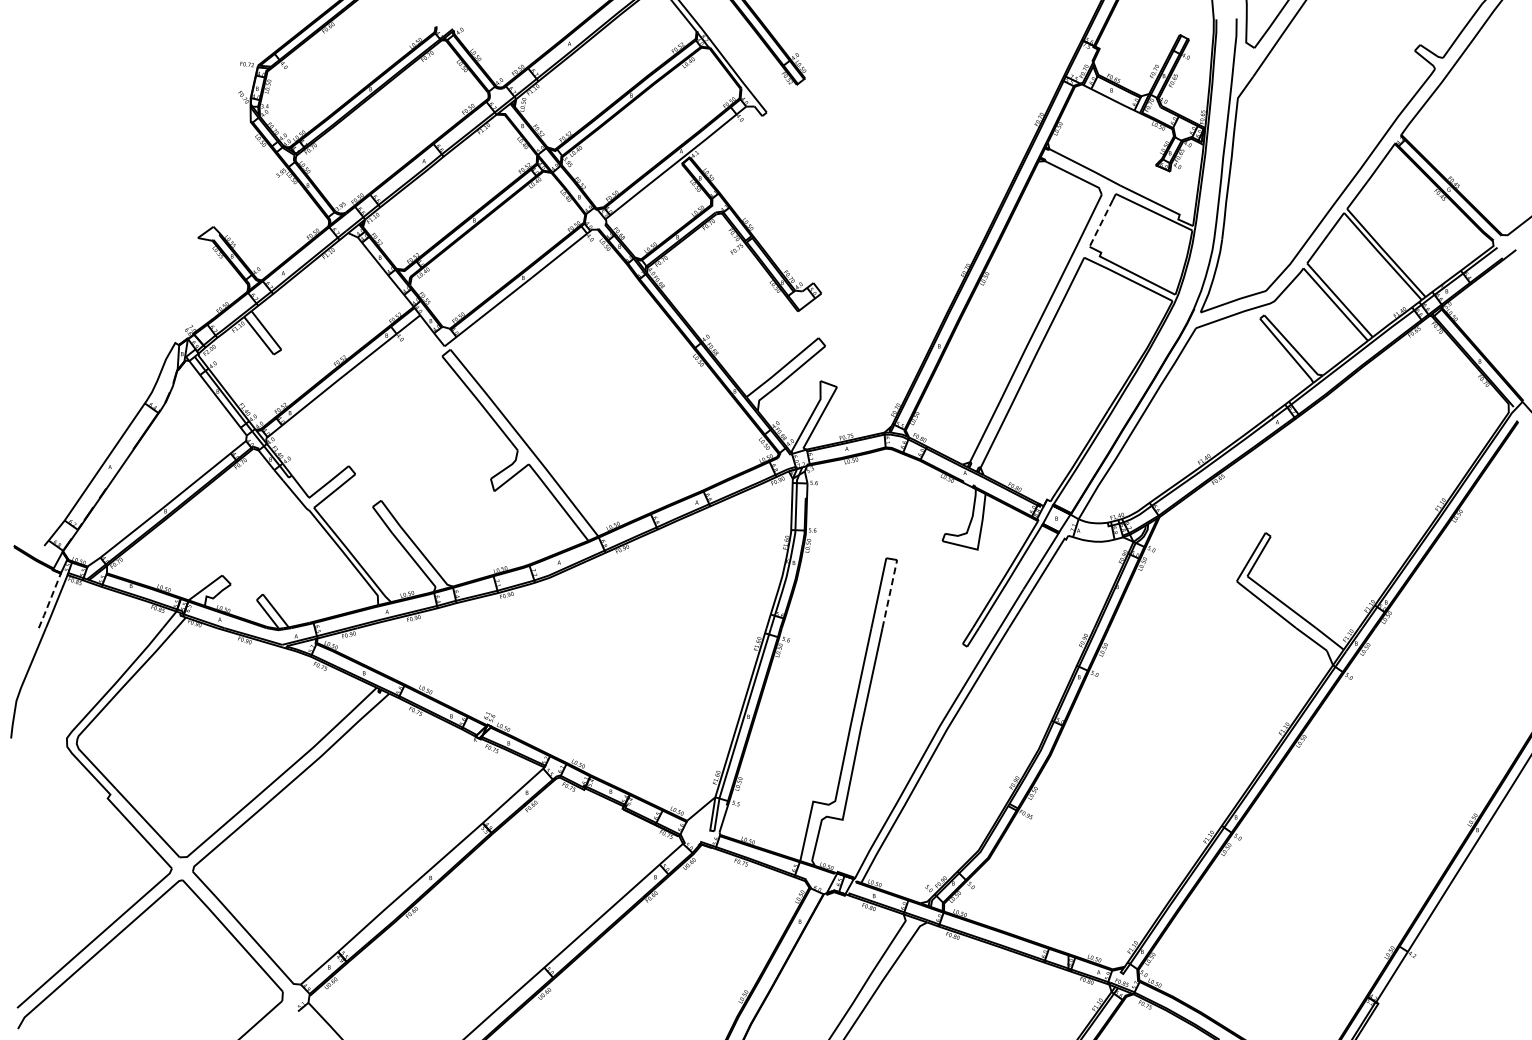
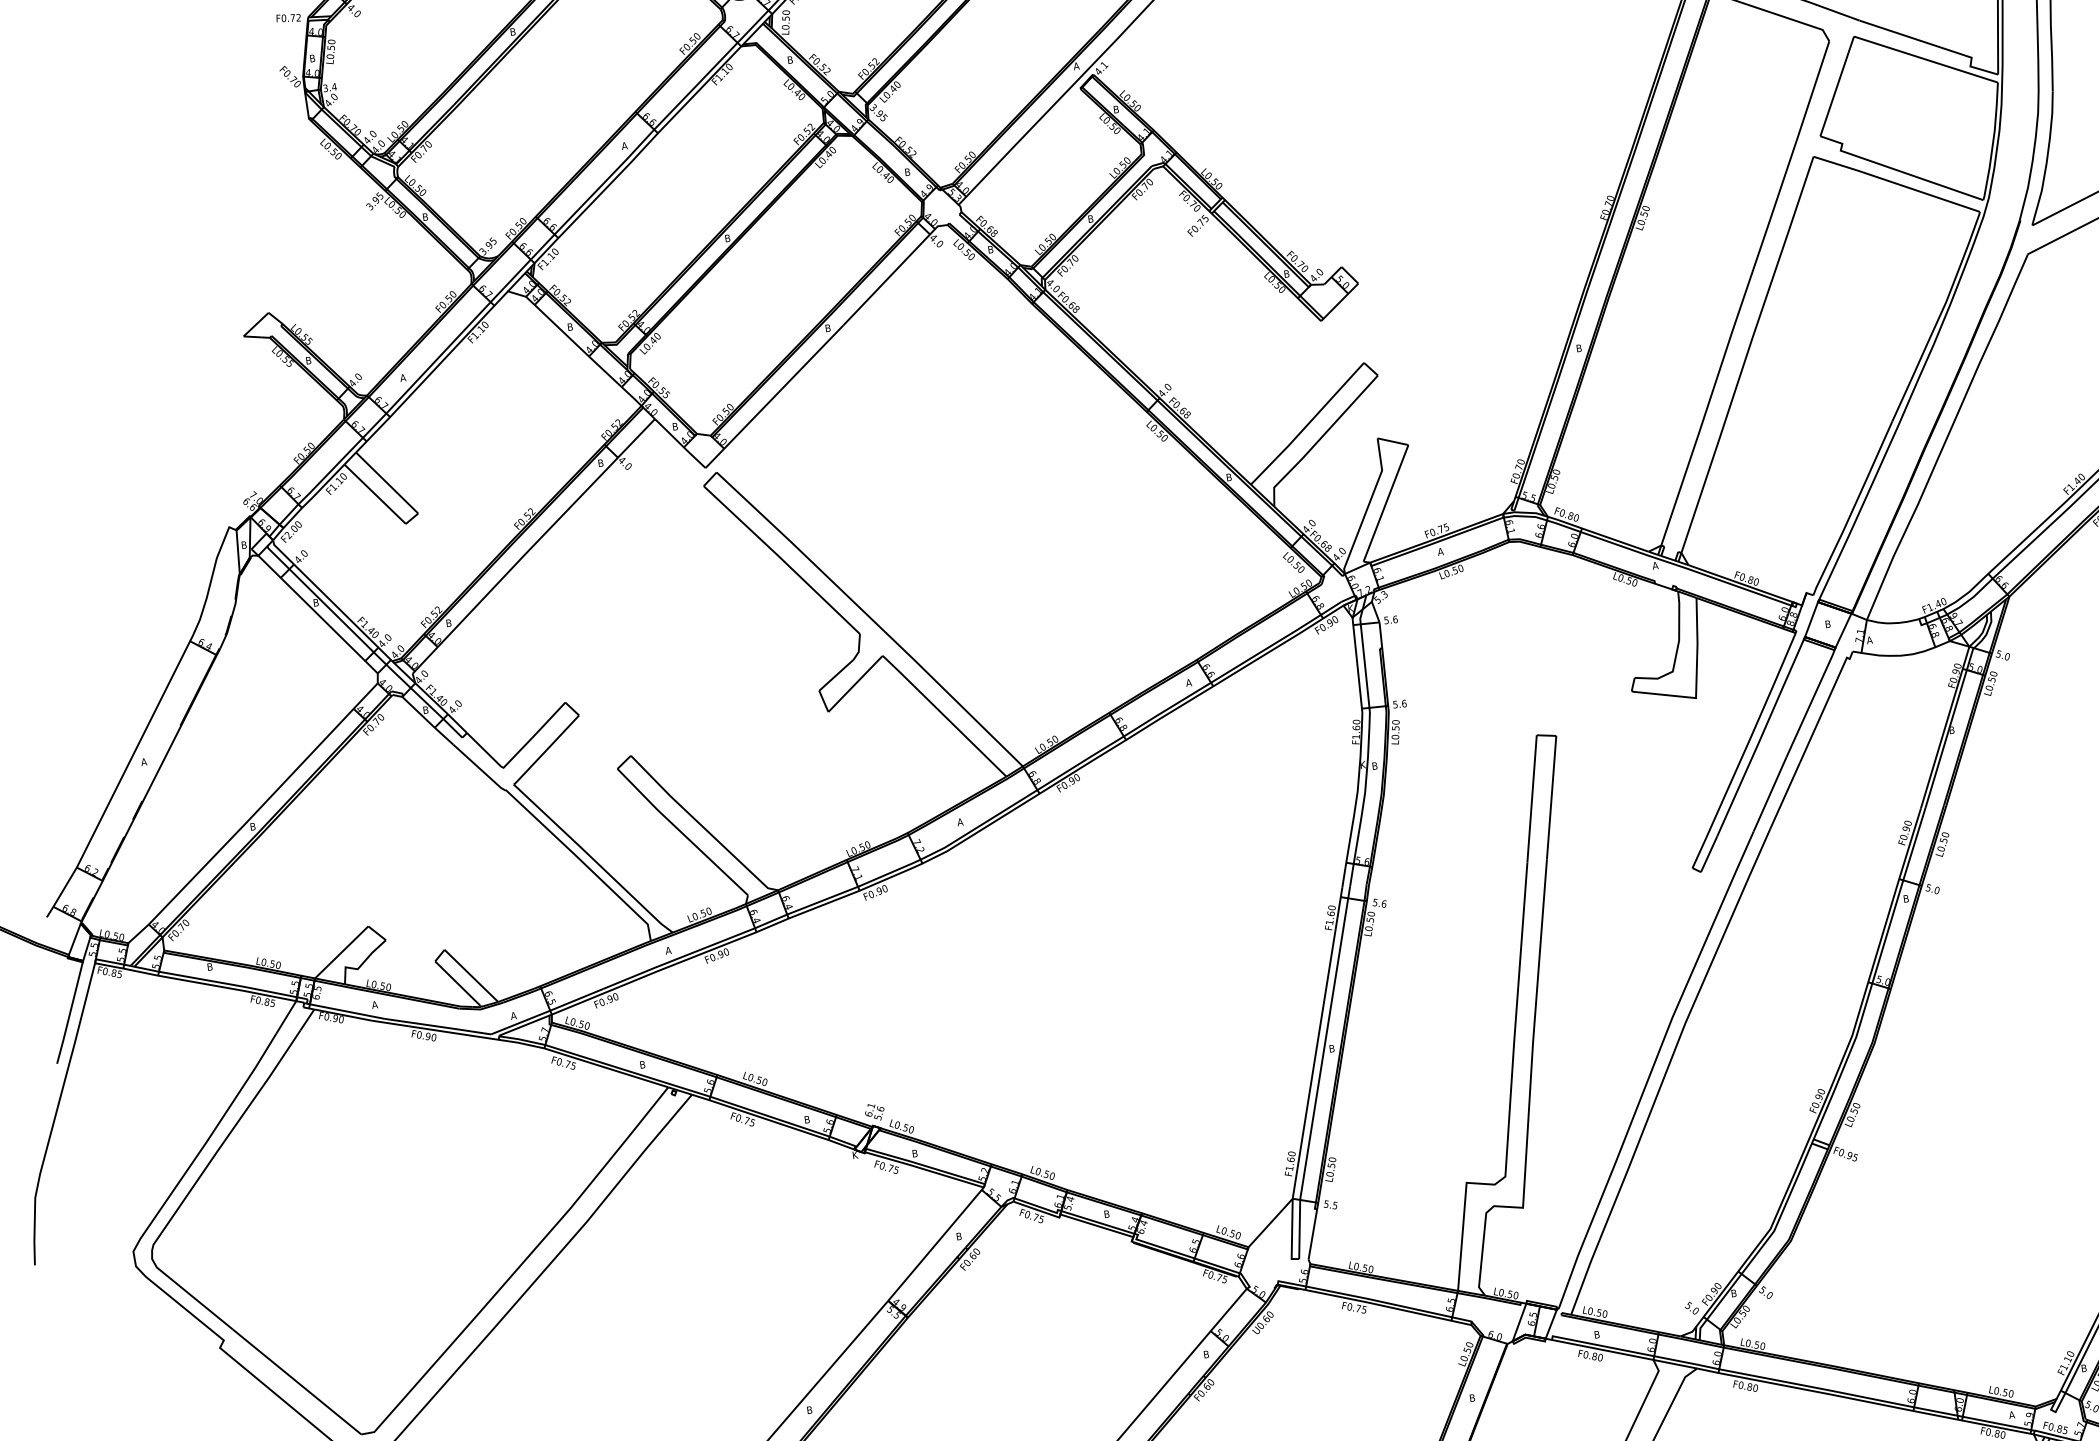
line: (1101, 223) -> (1835, 92), dashed -> solid
line: (889, 594) -> (1551, 798), dashed -> solid
line: (49, 601) -> (69, 1014), dashed -> solid

